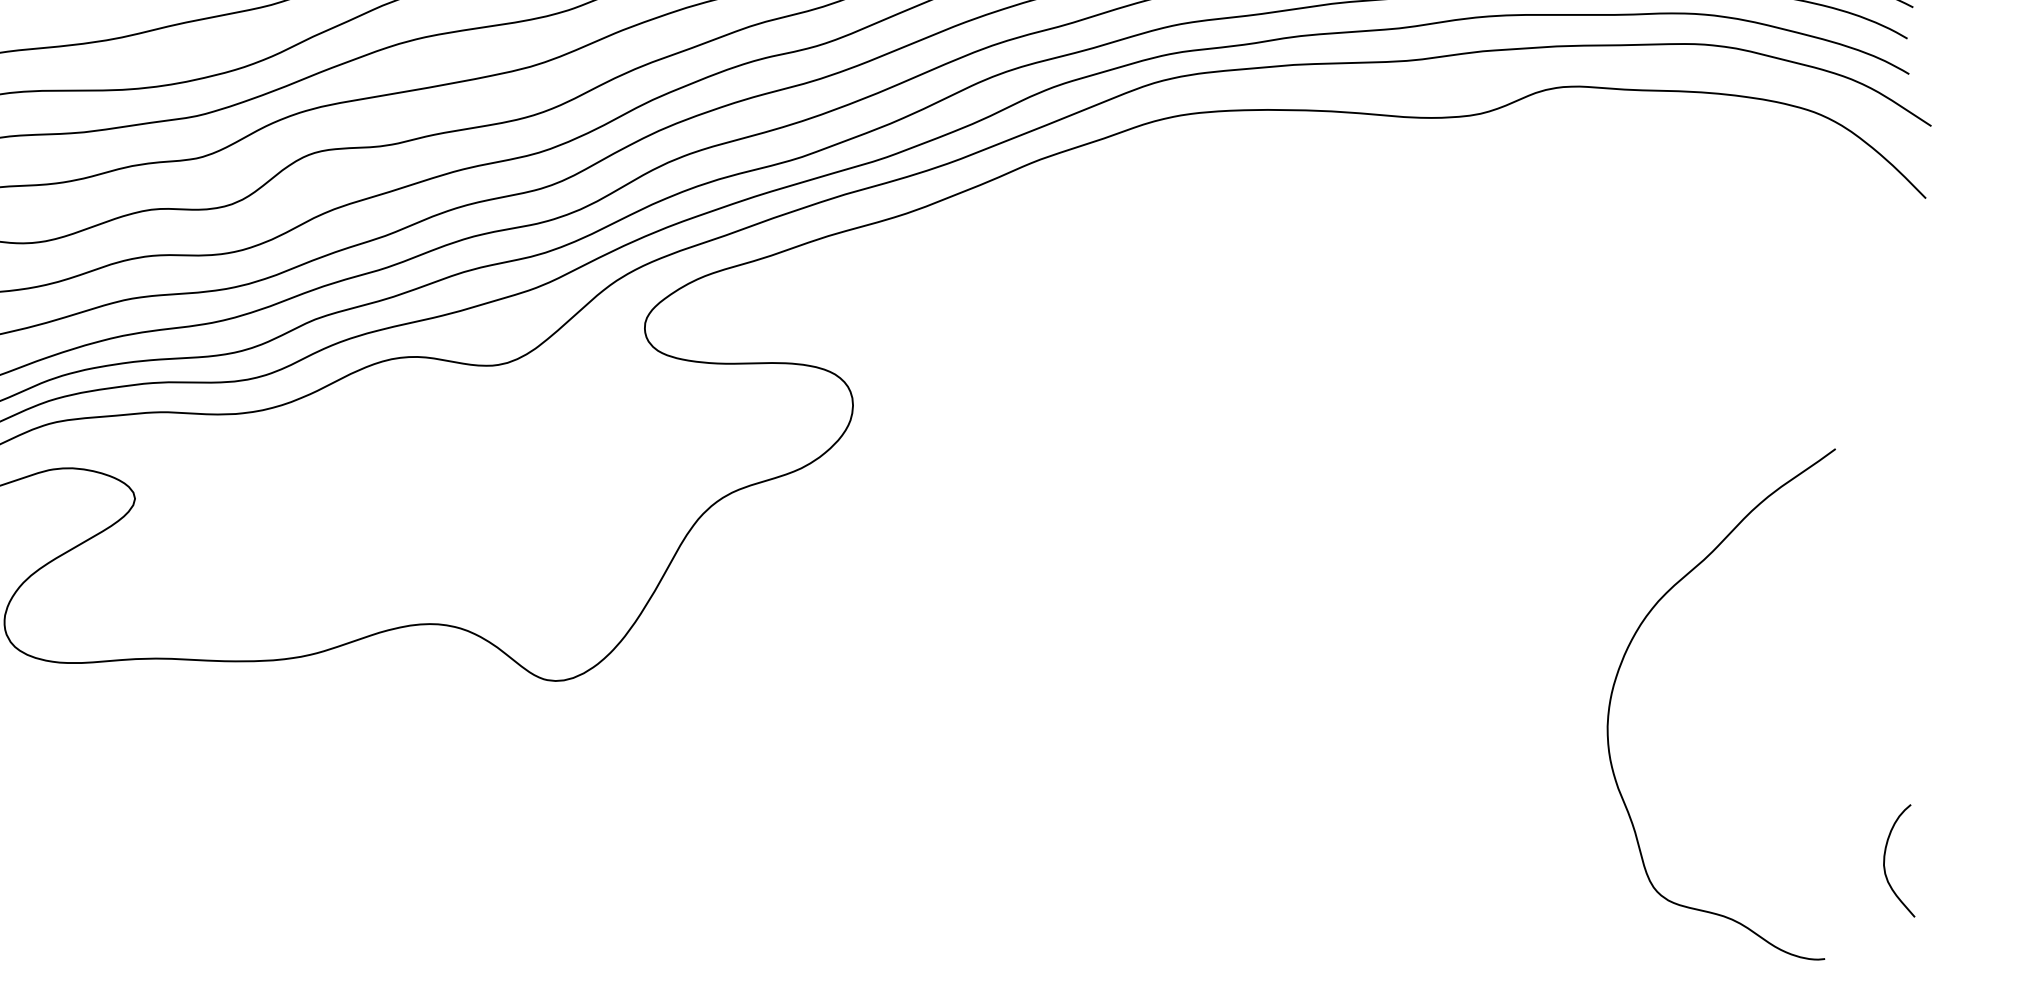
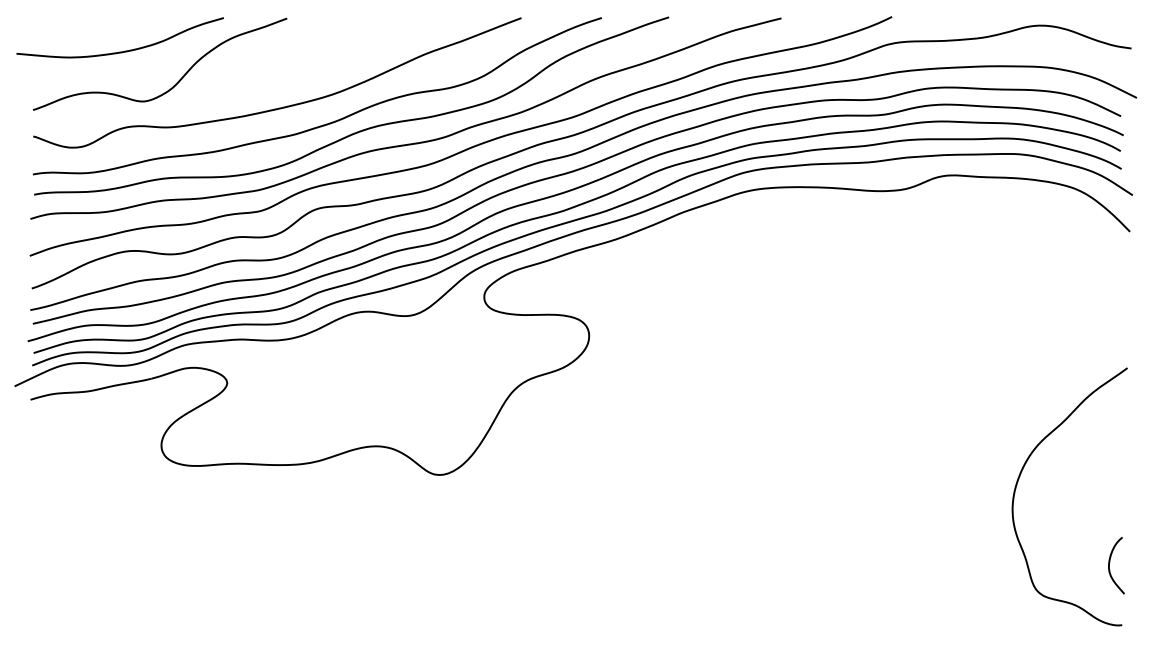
curve: (1625, 660) -> (1021, 474), moved

